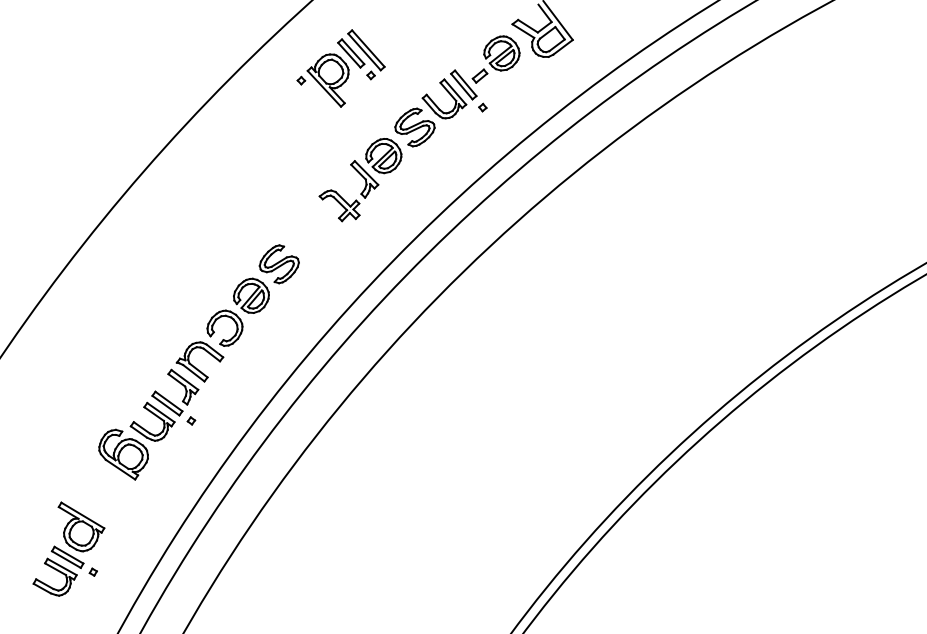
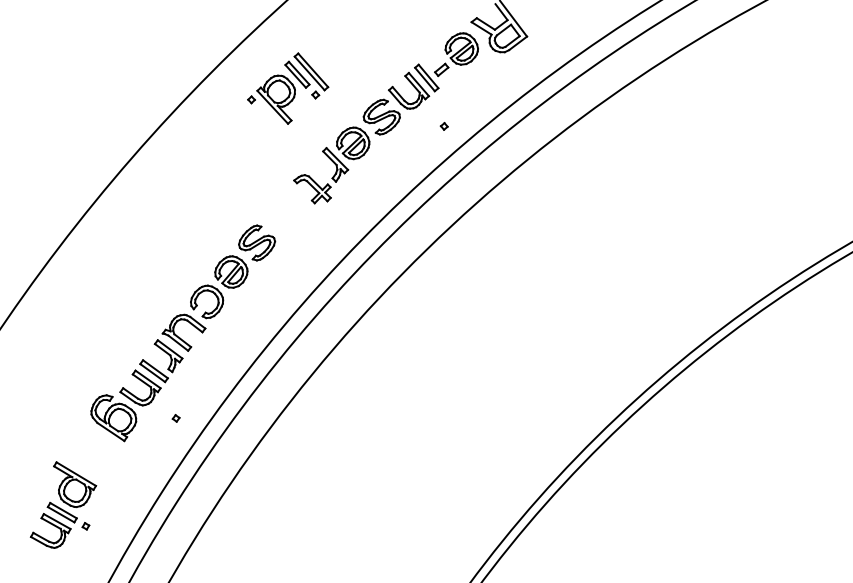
part: (340, 68) -> (287, 88), moved
part: (482, 107) -> (443, 126), moved
part: (191, 420) -> (176, 418), moved

